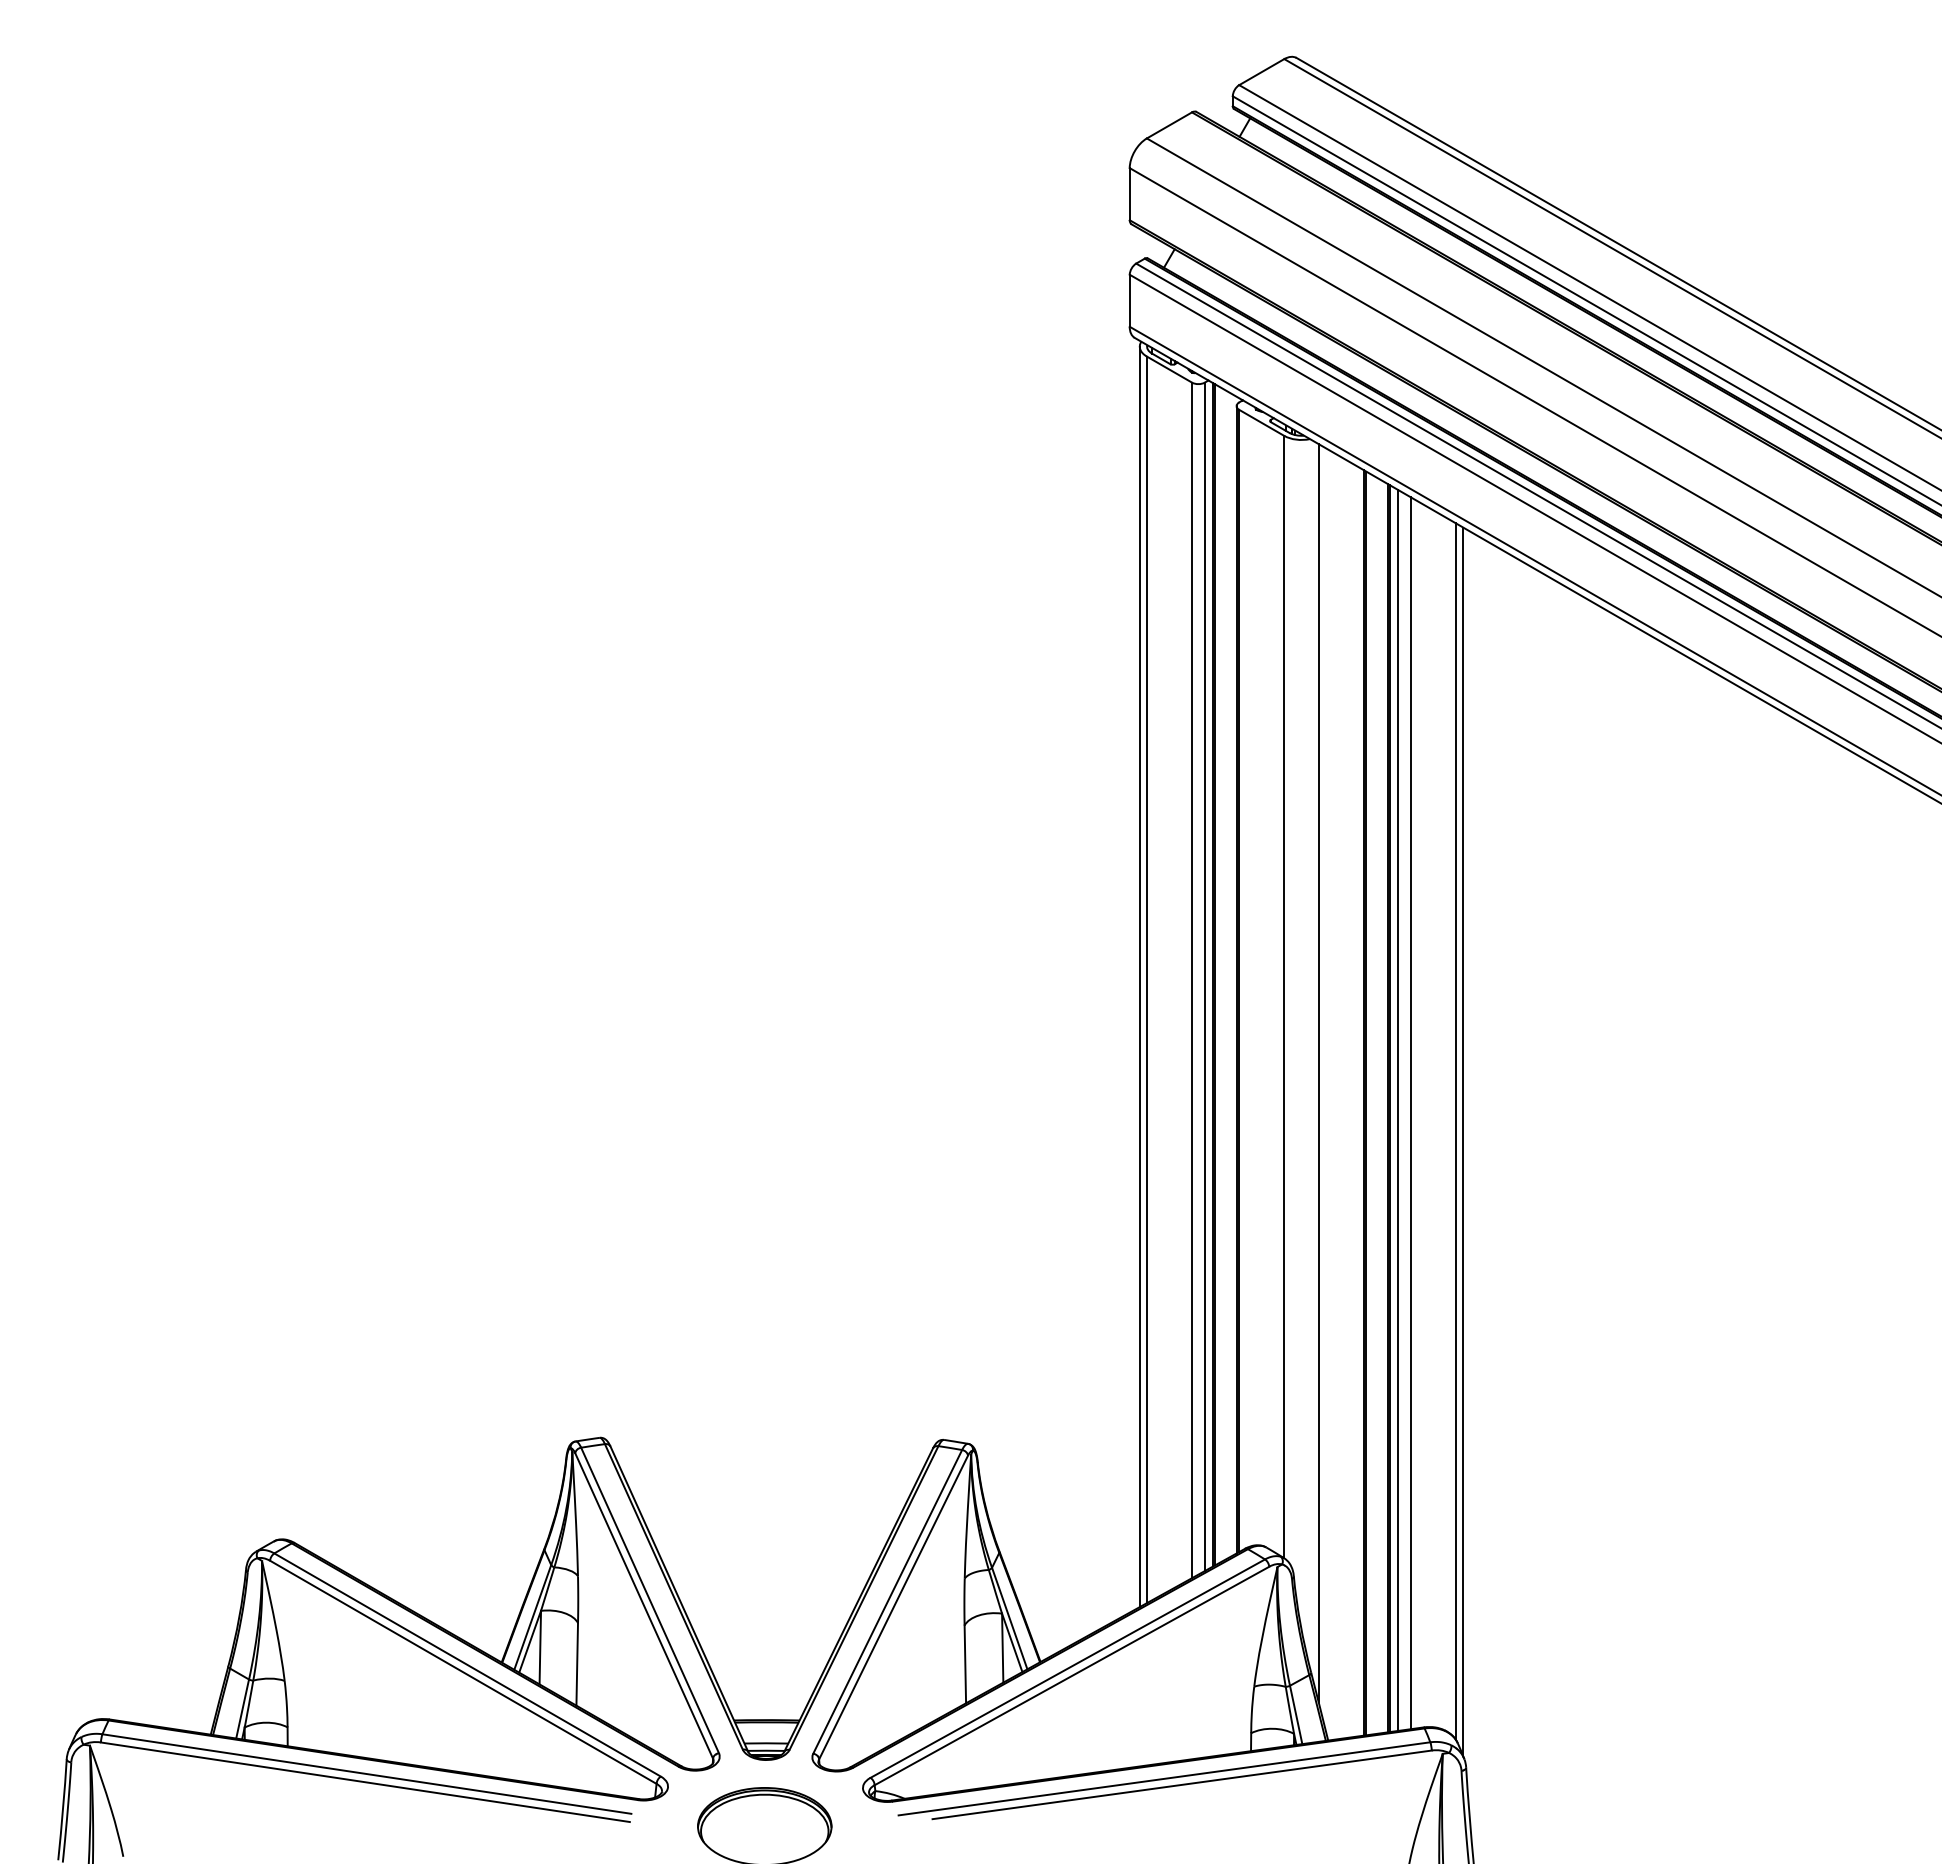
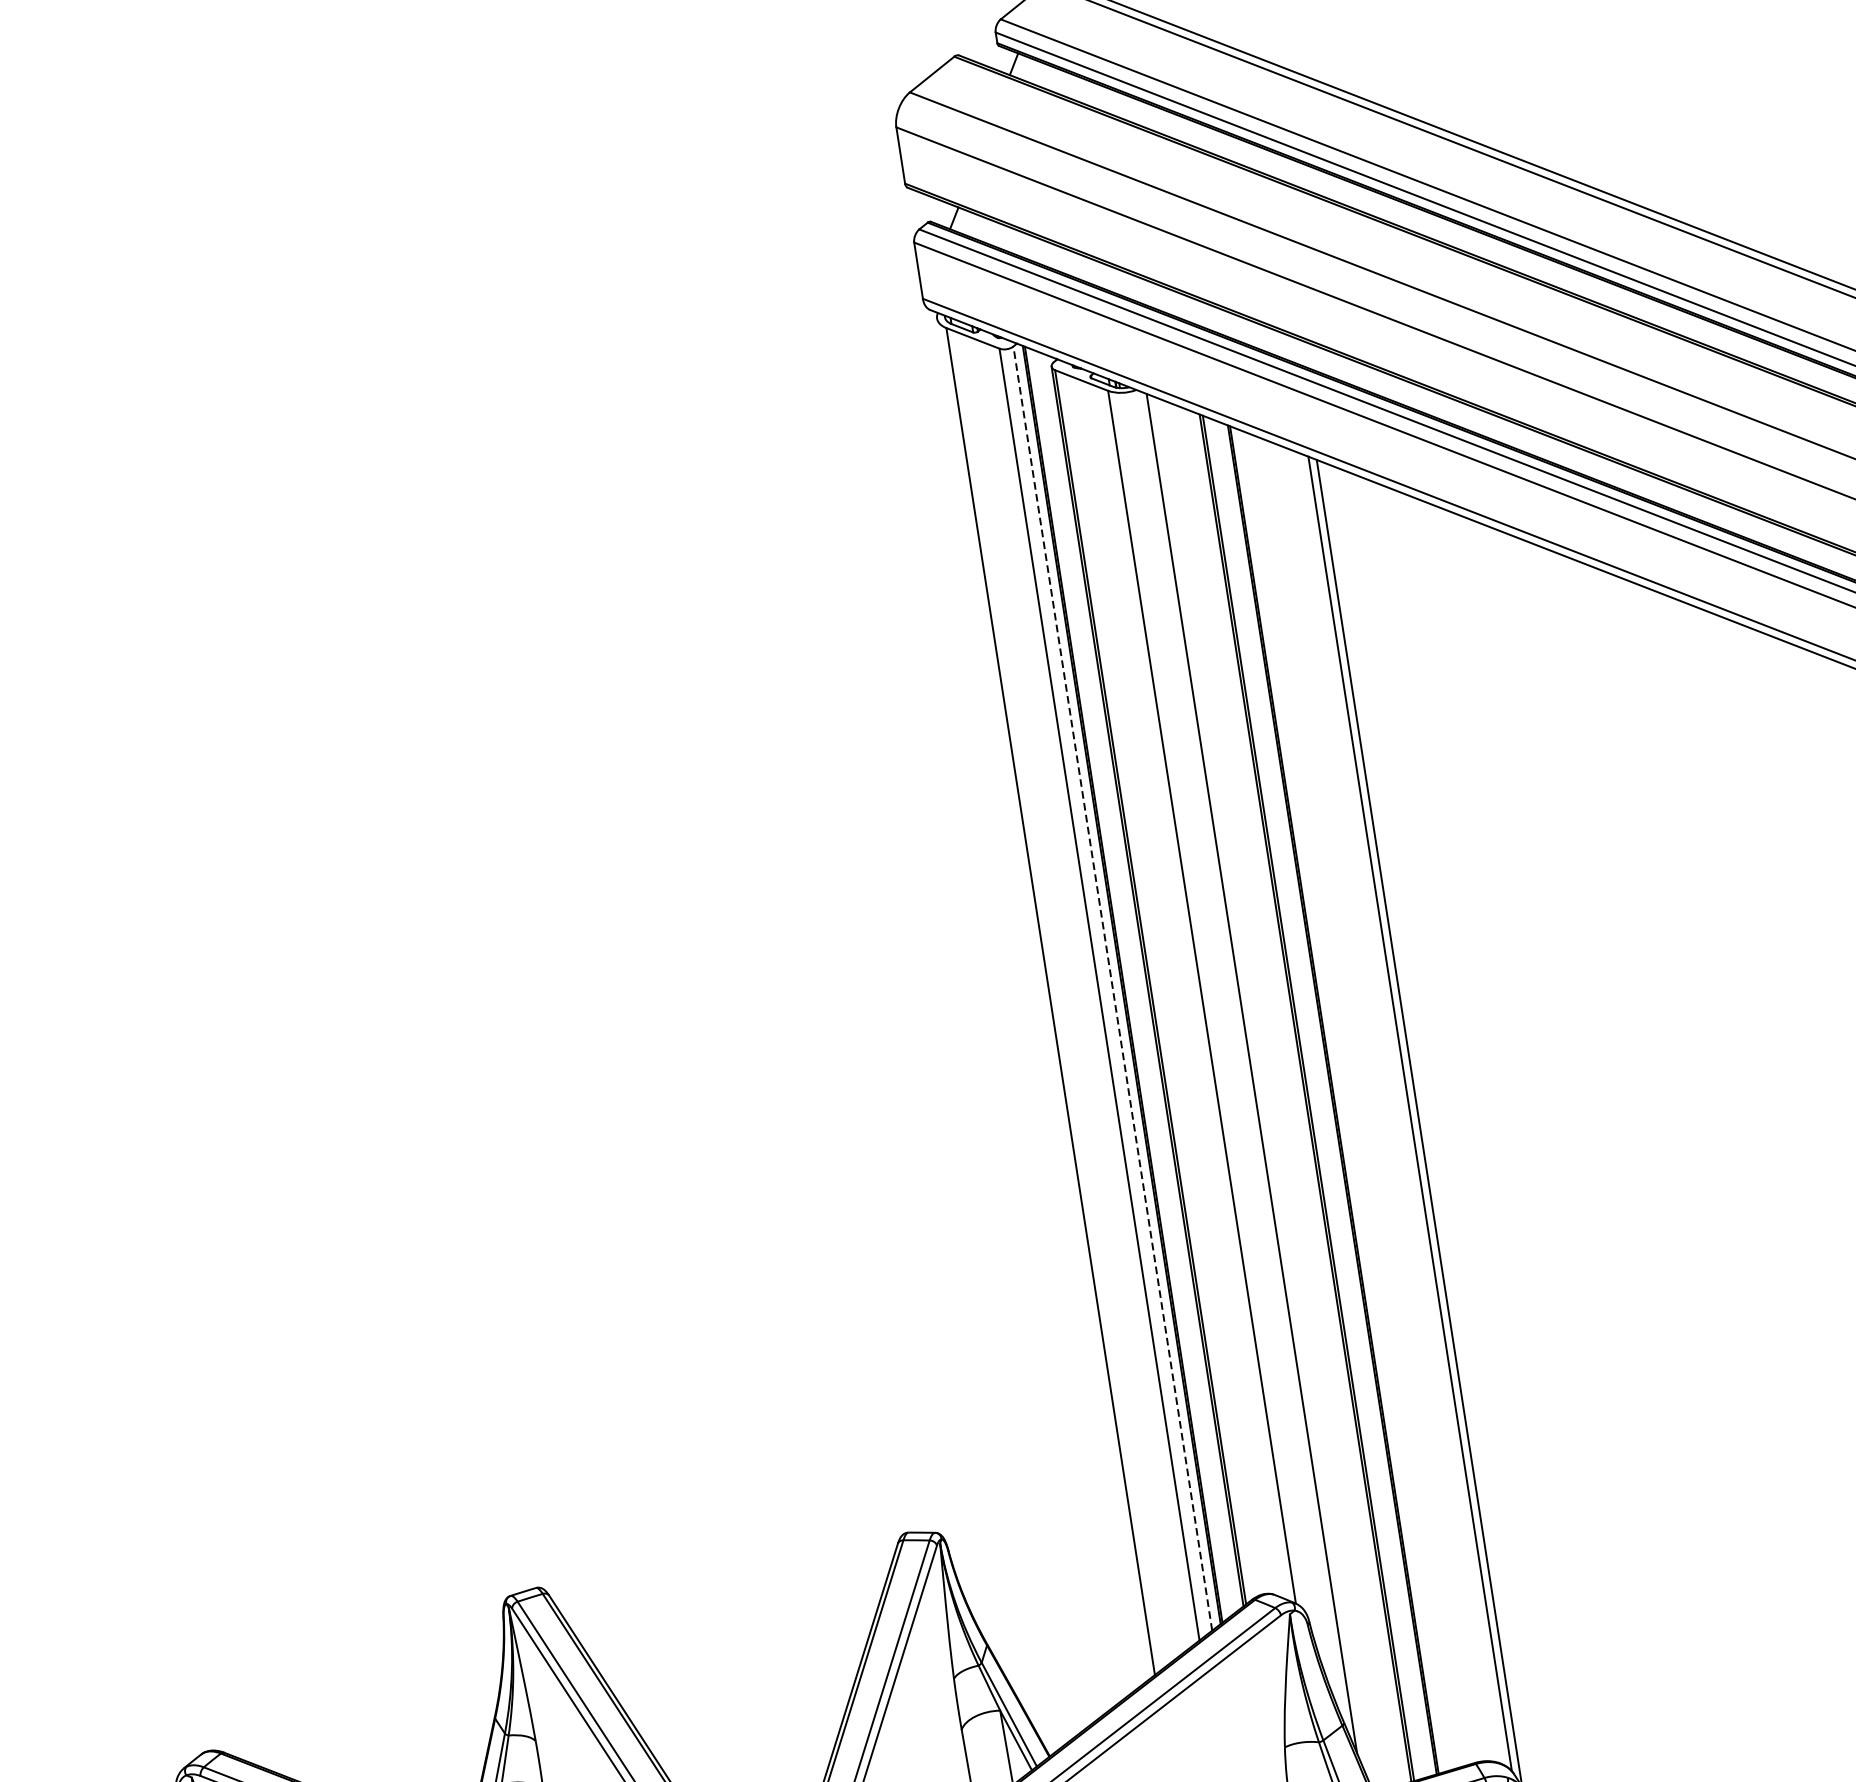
line: (1139, 976) -> (1042, 999), removed
line: (1204, 976) -> (1112, 988), solid -> dashed
line: (1398, 1109) -> (1344, 1099), removed
line: (1410, 1113) -> (1357, 1101), removed

